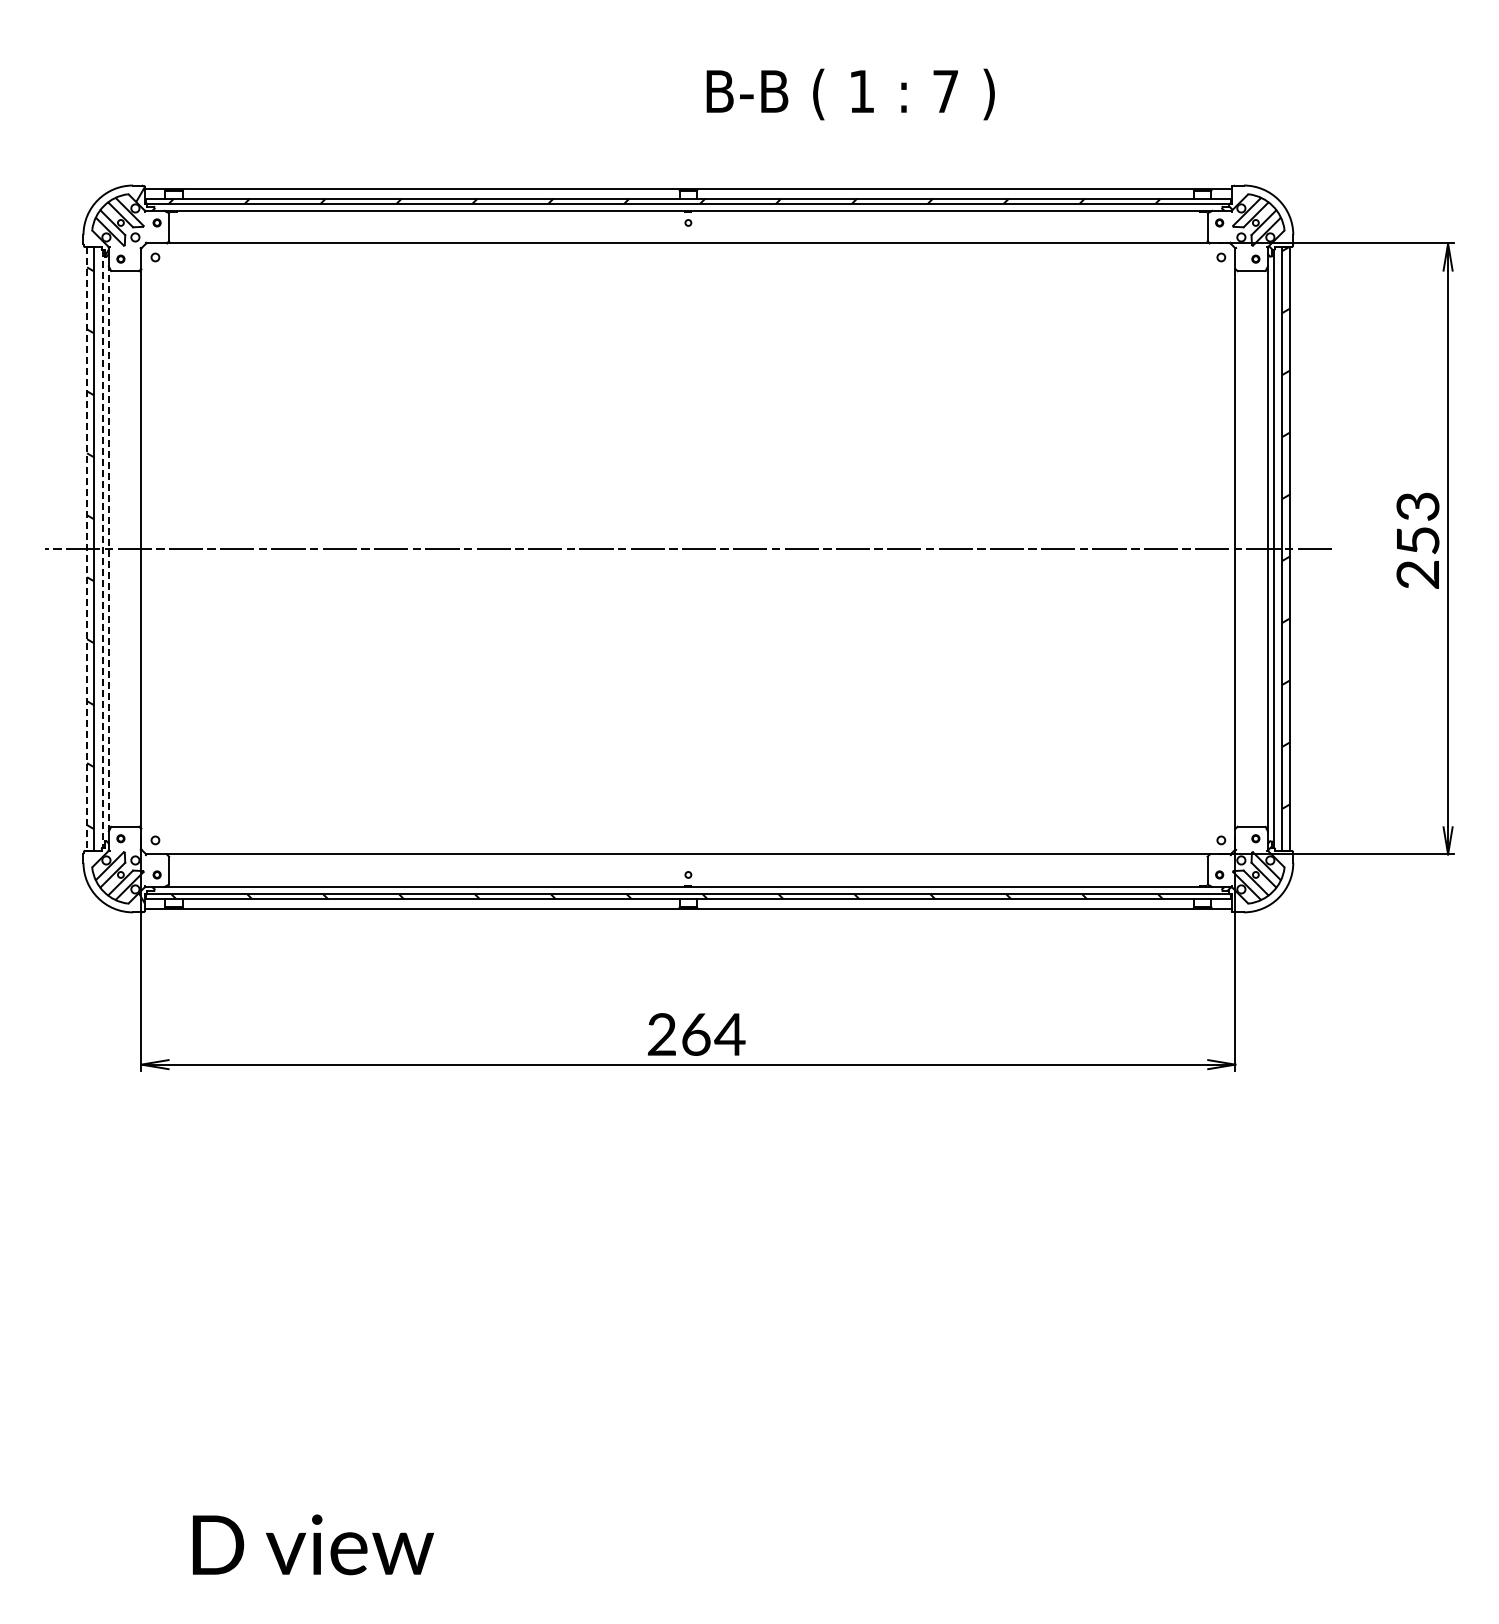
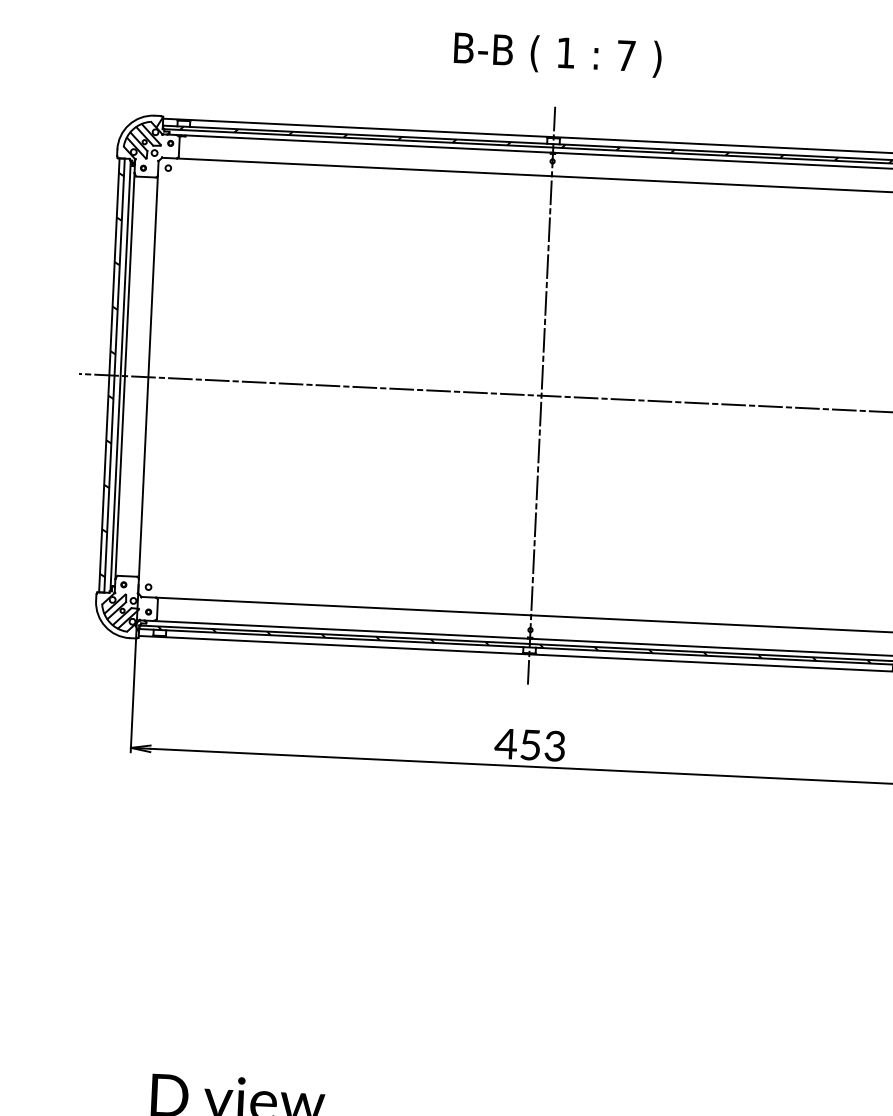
text: (850, 94) -> (557, 54), moved
line: (87, 548) -> (109, 375), dashed -> solid
line: (108, 548) -> (124, 375), dashed -> solid
line: (688, 548) -> (541, 395), added
line: (102, 549) -> (120, 376), dashed -> solid
text: (695, 1034) -> (530, 745), 264 -> 453

